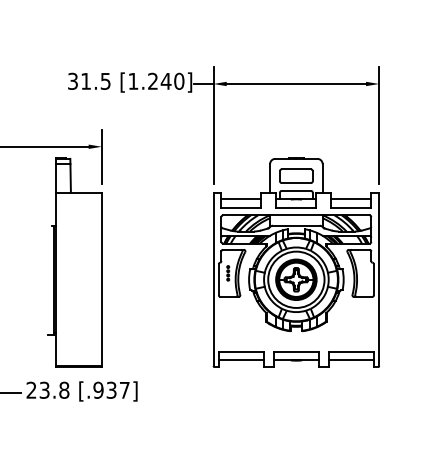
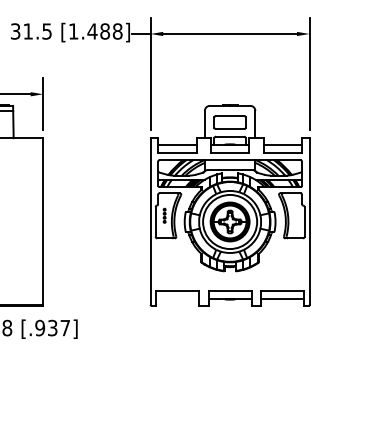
text: (165, 80) -> (104, 30), [1.240] -> [1.488]
line: (241, 360) -> (177, 299), removed

